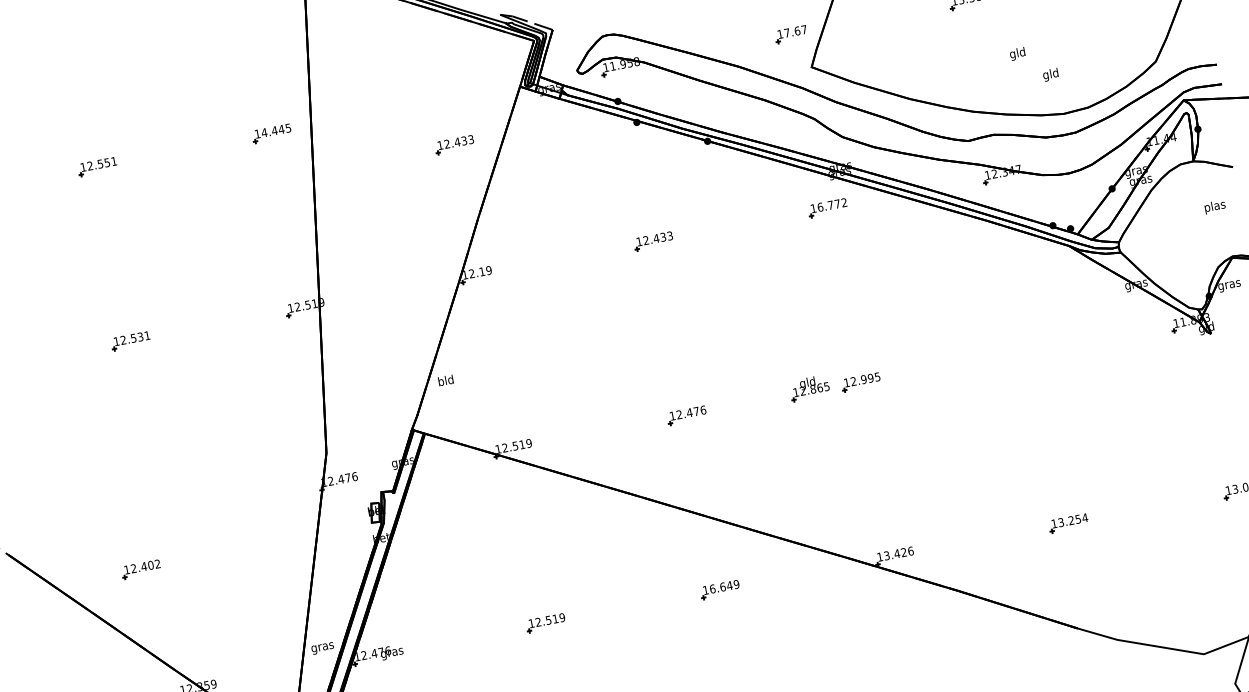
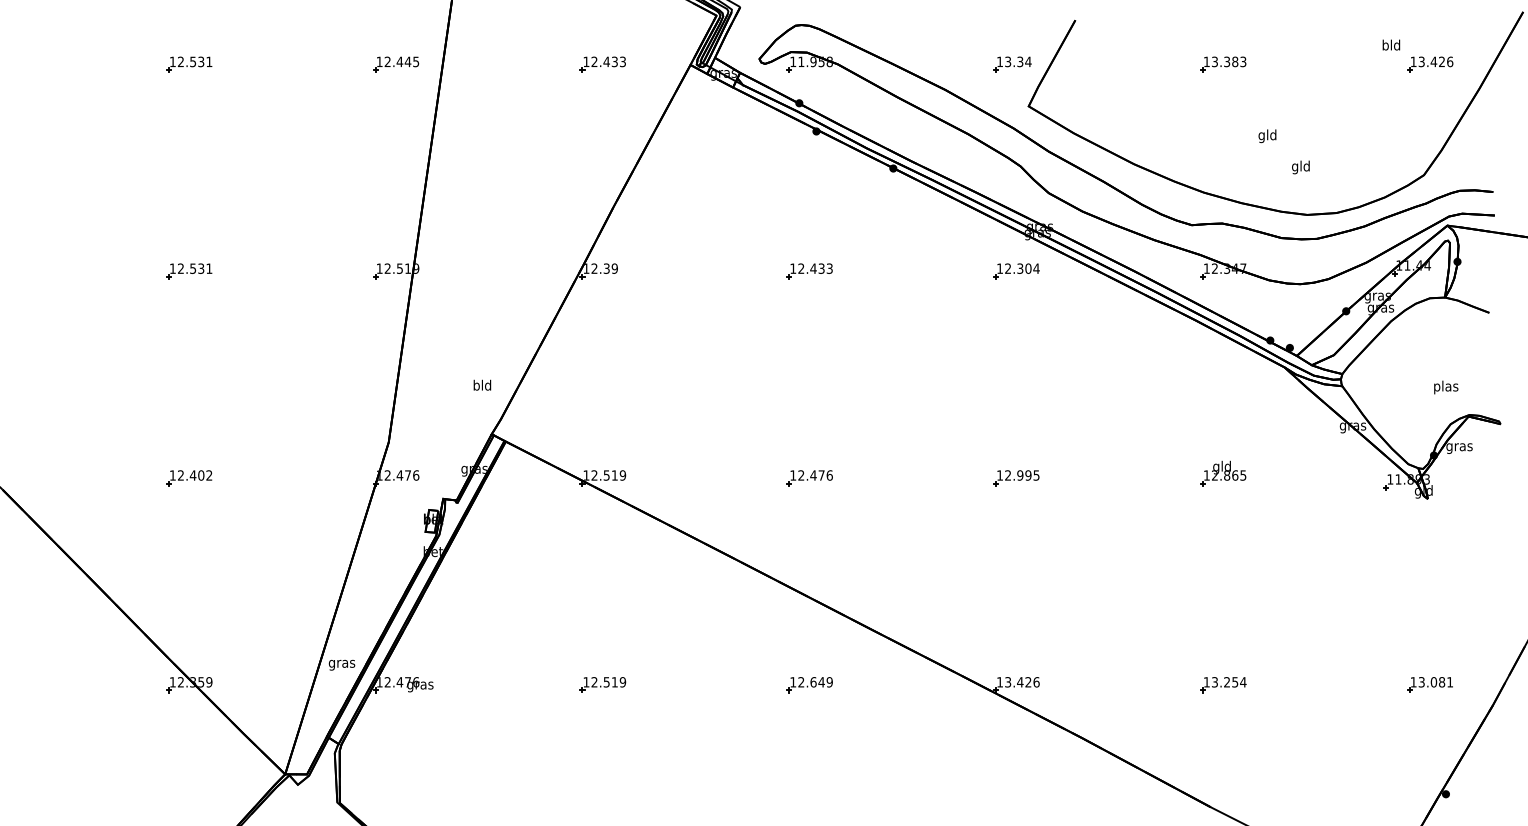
text: (795, 31) -> (1018, 61), 17.67 -> 13.34
text: (264, 132) -> (387, 61), 14.445 -> 12.445
part: (454, 145) -> (602, 64), moved
text: (107, 162) -> (201, 61), 12.551 -> 12.531
text: (832, 204) -> (1022, 268), 16.772 -> 12.304
text: (1215, 206) -> (1446, 387), moved
text: (481, 271) -> (606, 268), 12.19 -> 12.39
text: (445, 379) -> (482, 384), moved
part: (809, 388) -> (1223, 473), moved
part: (141, 569) -> (189, 478), moved
text: (712, 589) -> (801, 682), 16.649 -> 12.649

